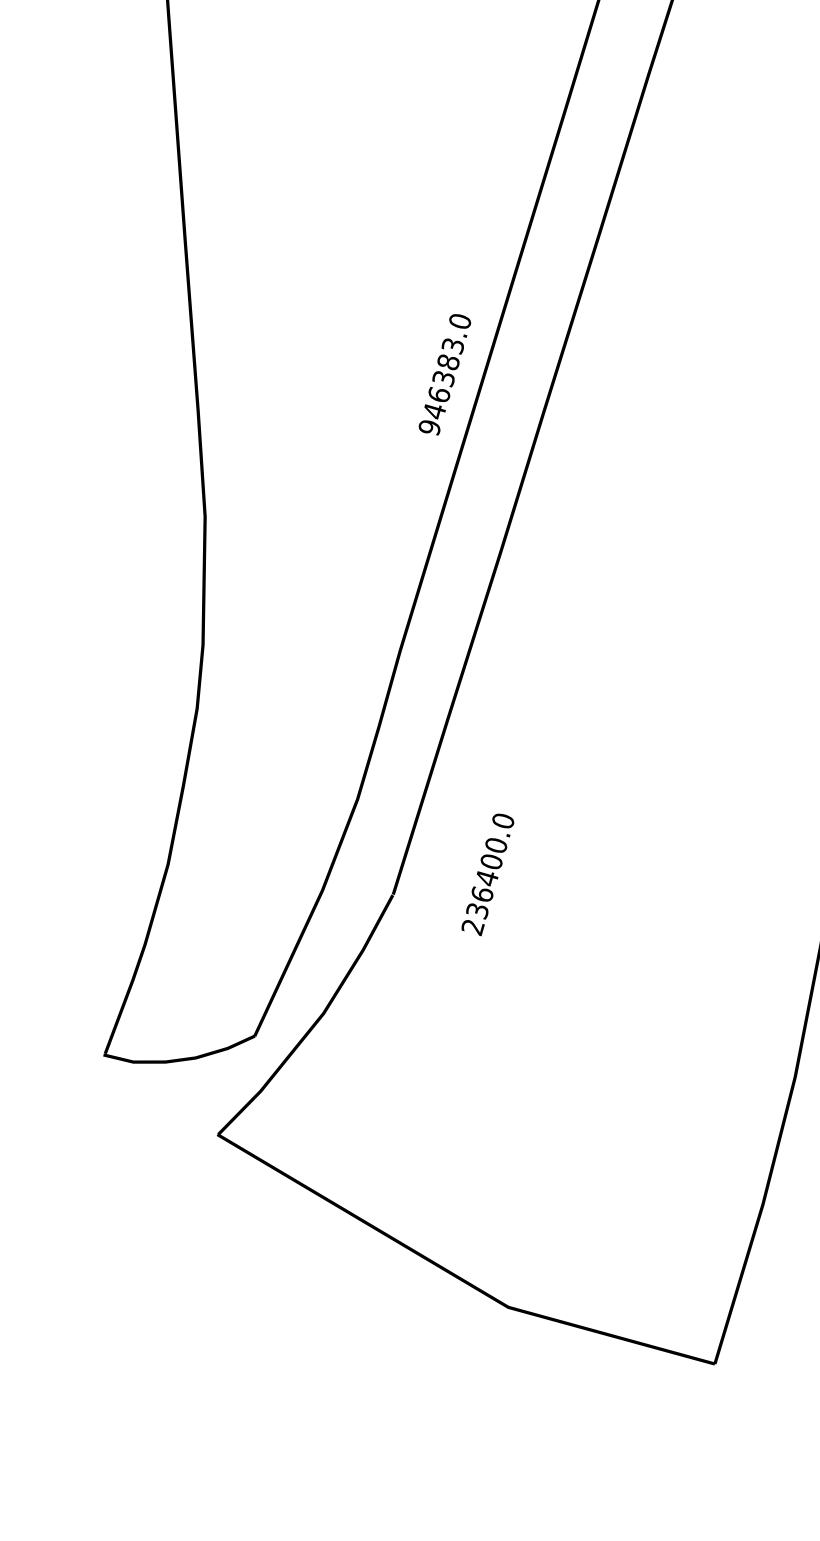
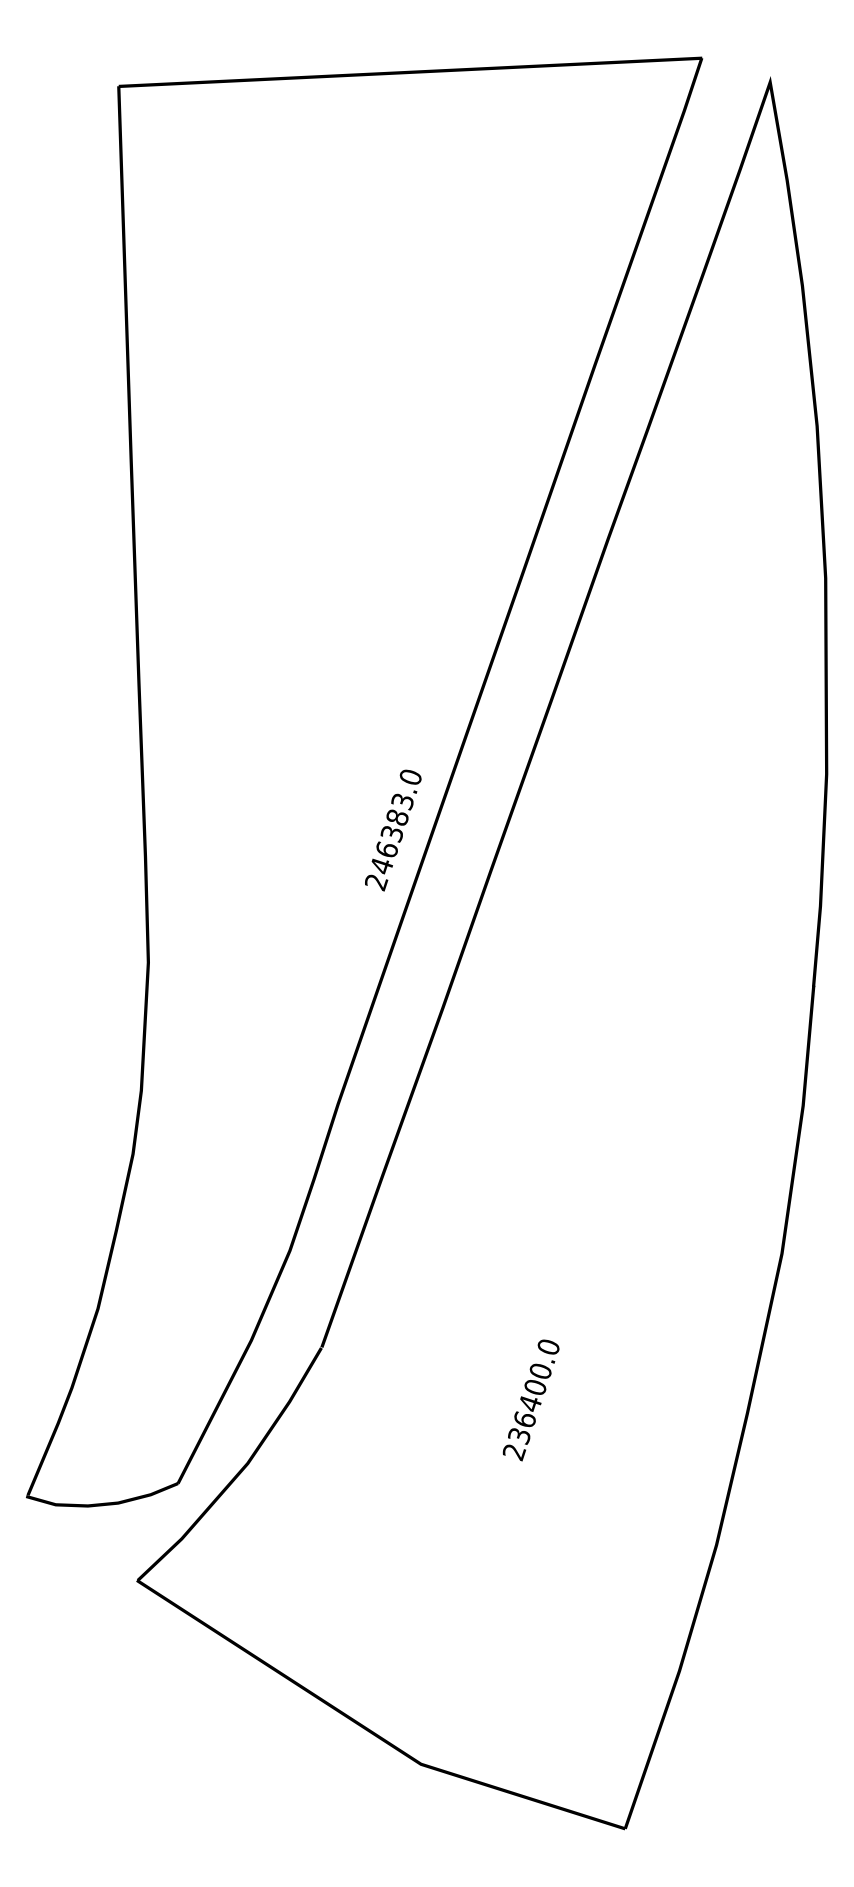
text: (430, 427) -> (376, 882), 946383.0 -> 246383.0
text: (487, 875) -> (530, 1400), moved

